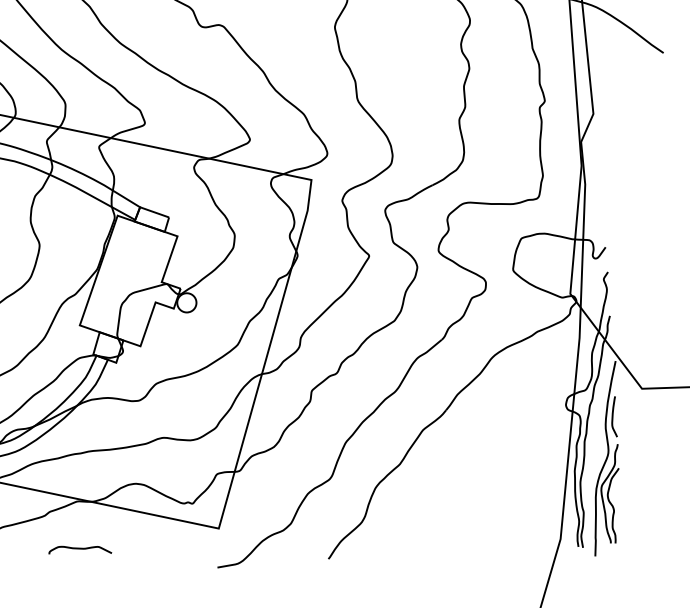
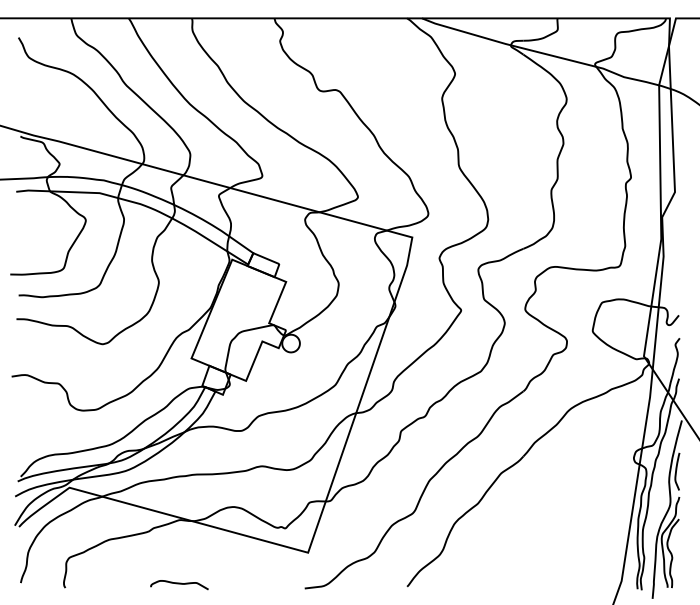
curve: (80, 549) -> (179, 584), moved

